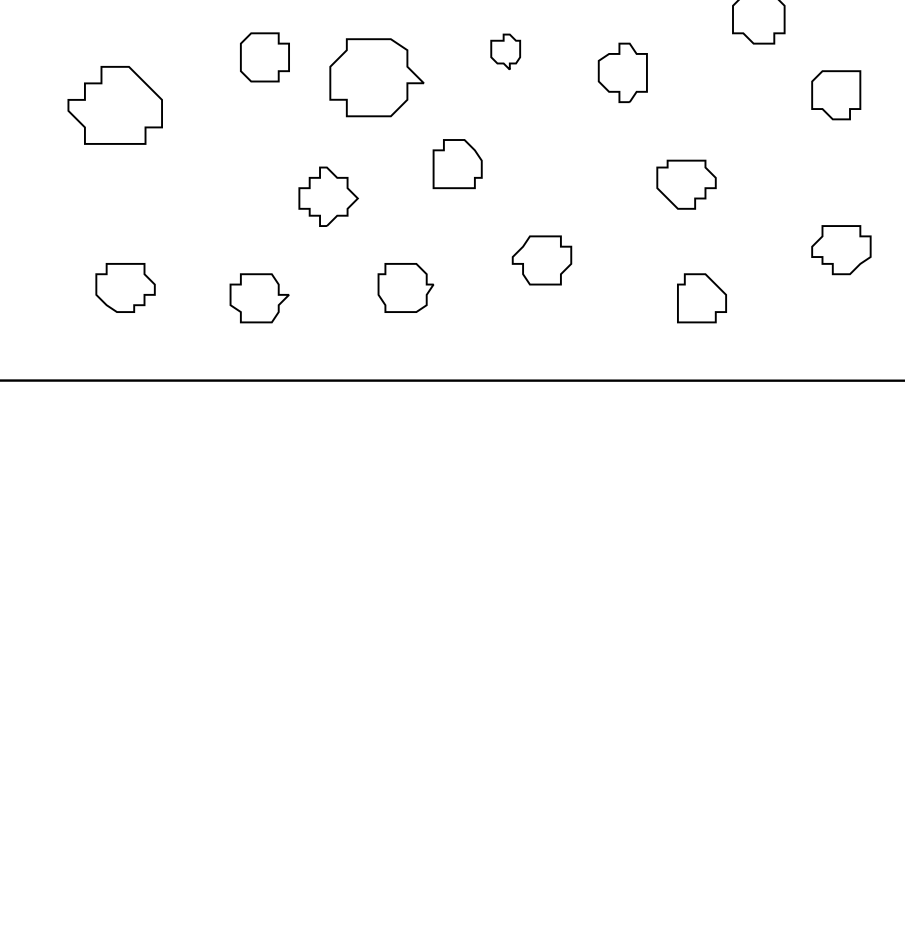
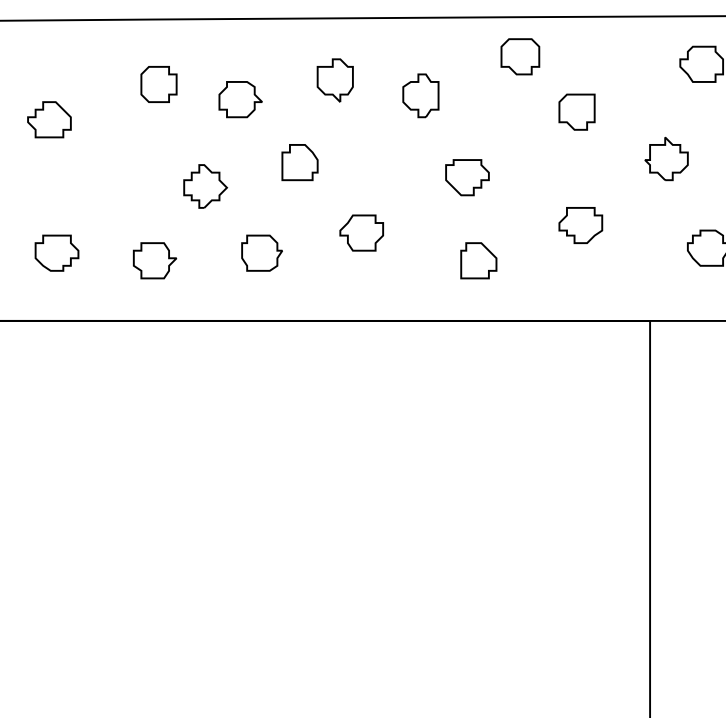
part: (504, 51) -> (334, 80), size x1.67
part: (376, 77) -> (240, 99), size x0.62
part: (115, 105) -> (49, 119), size x0.62

